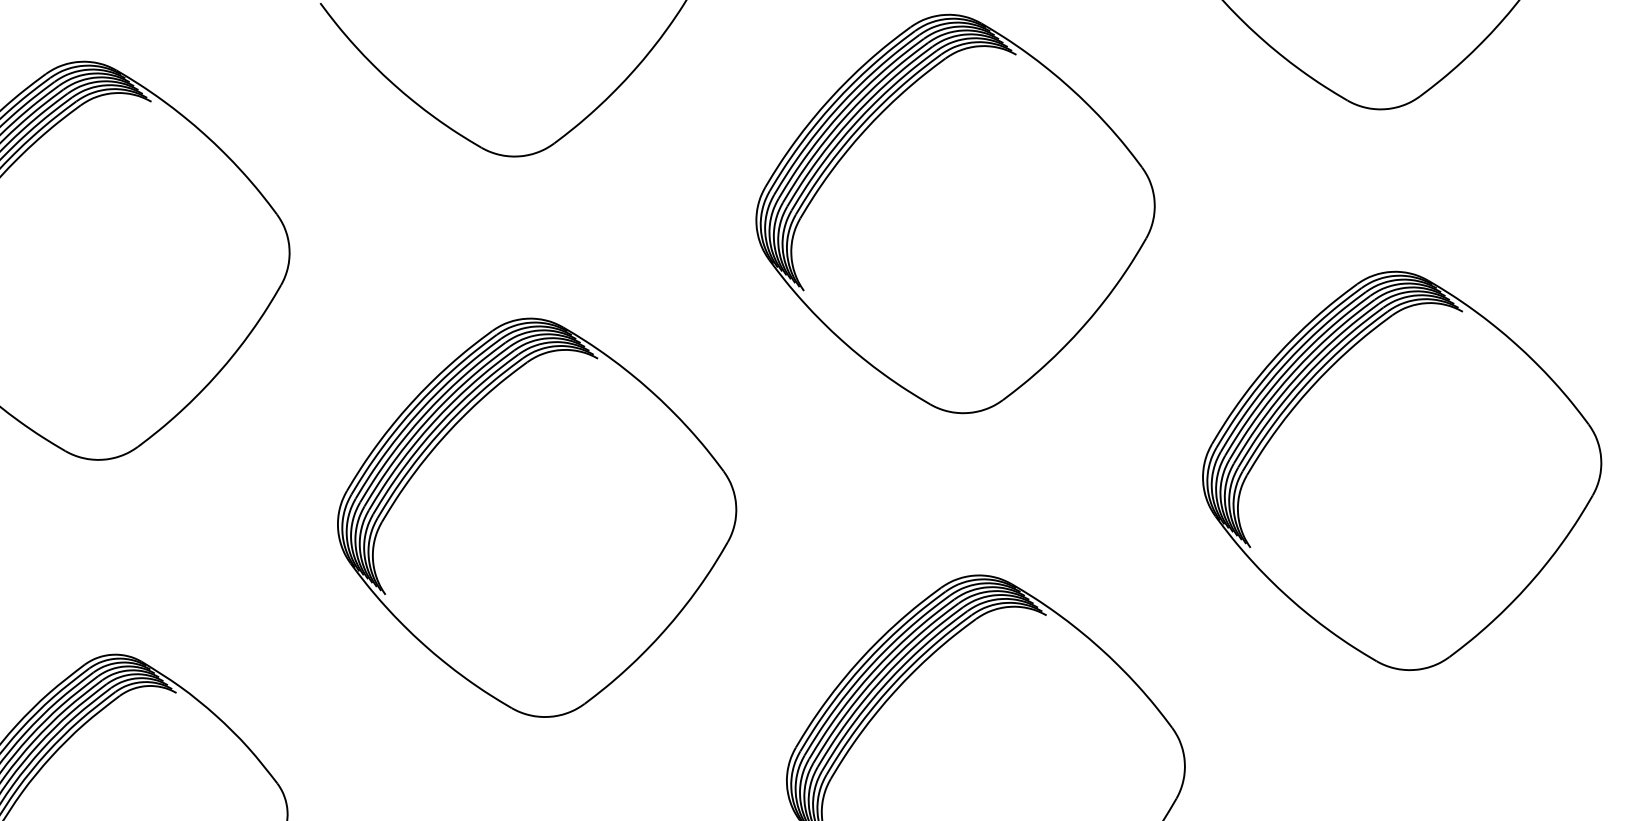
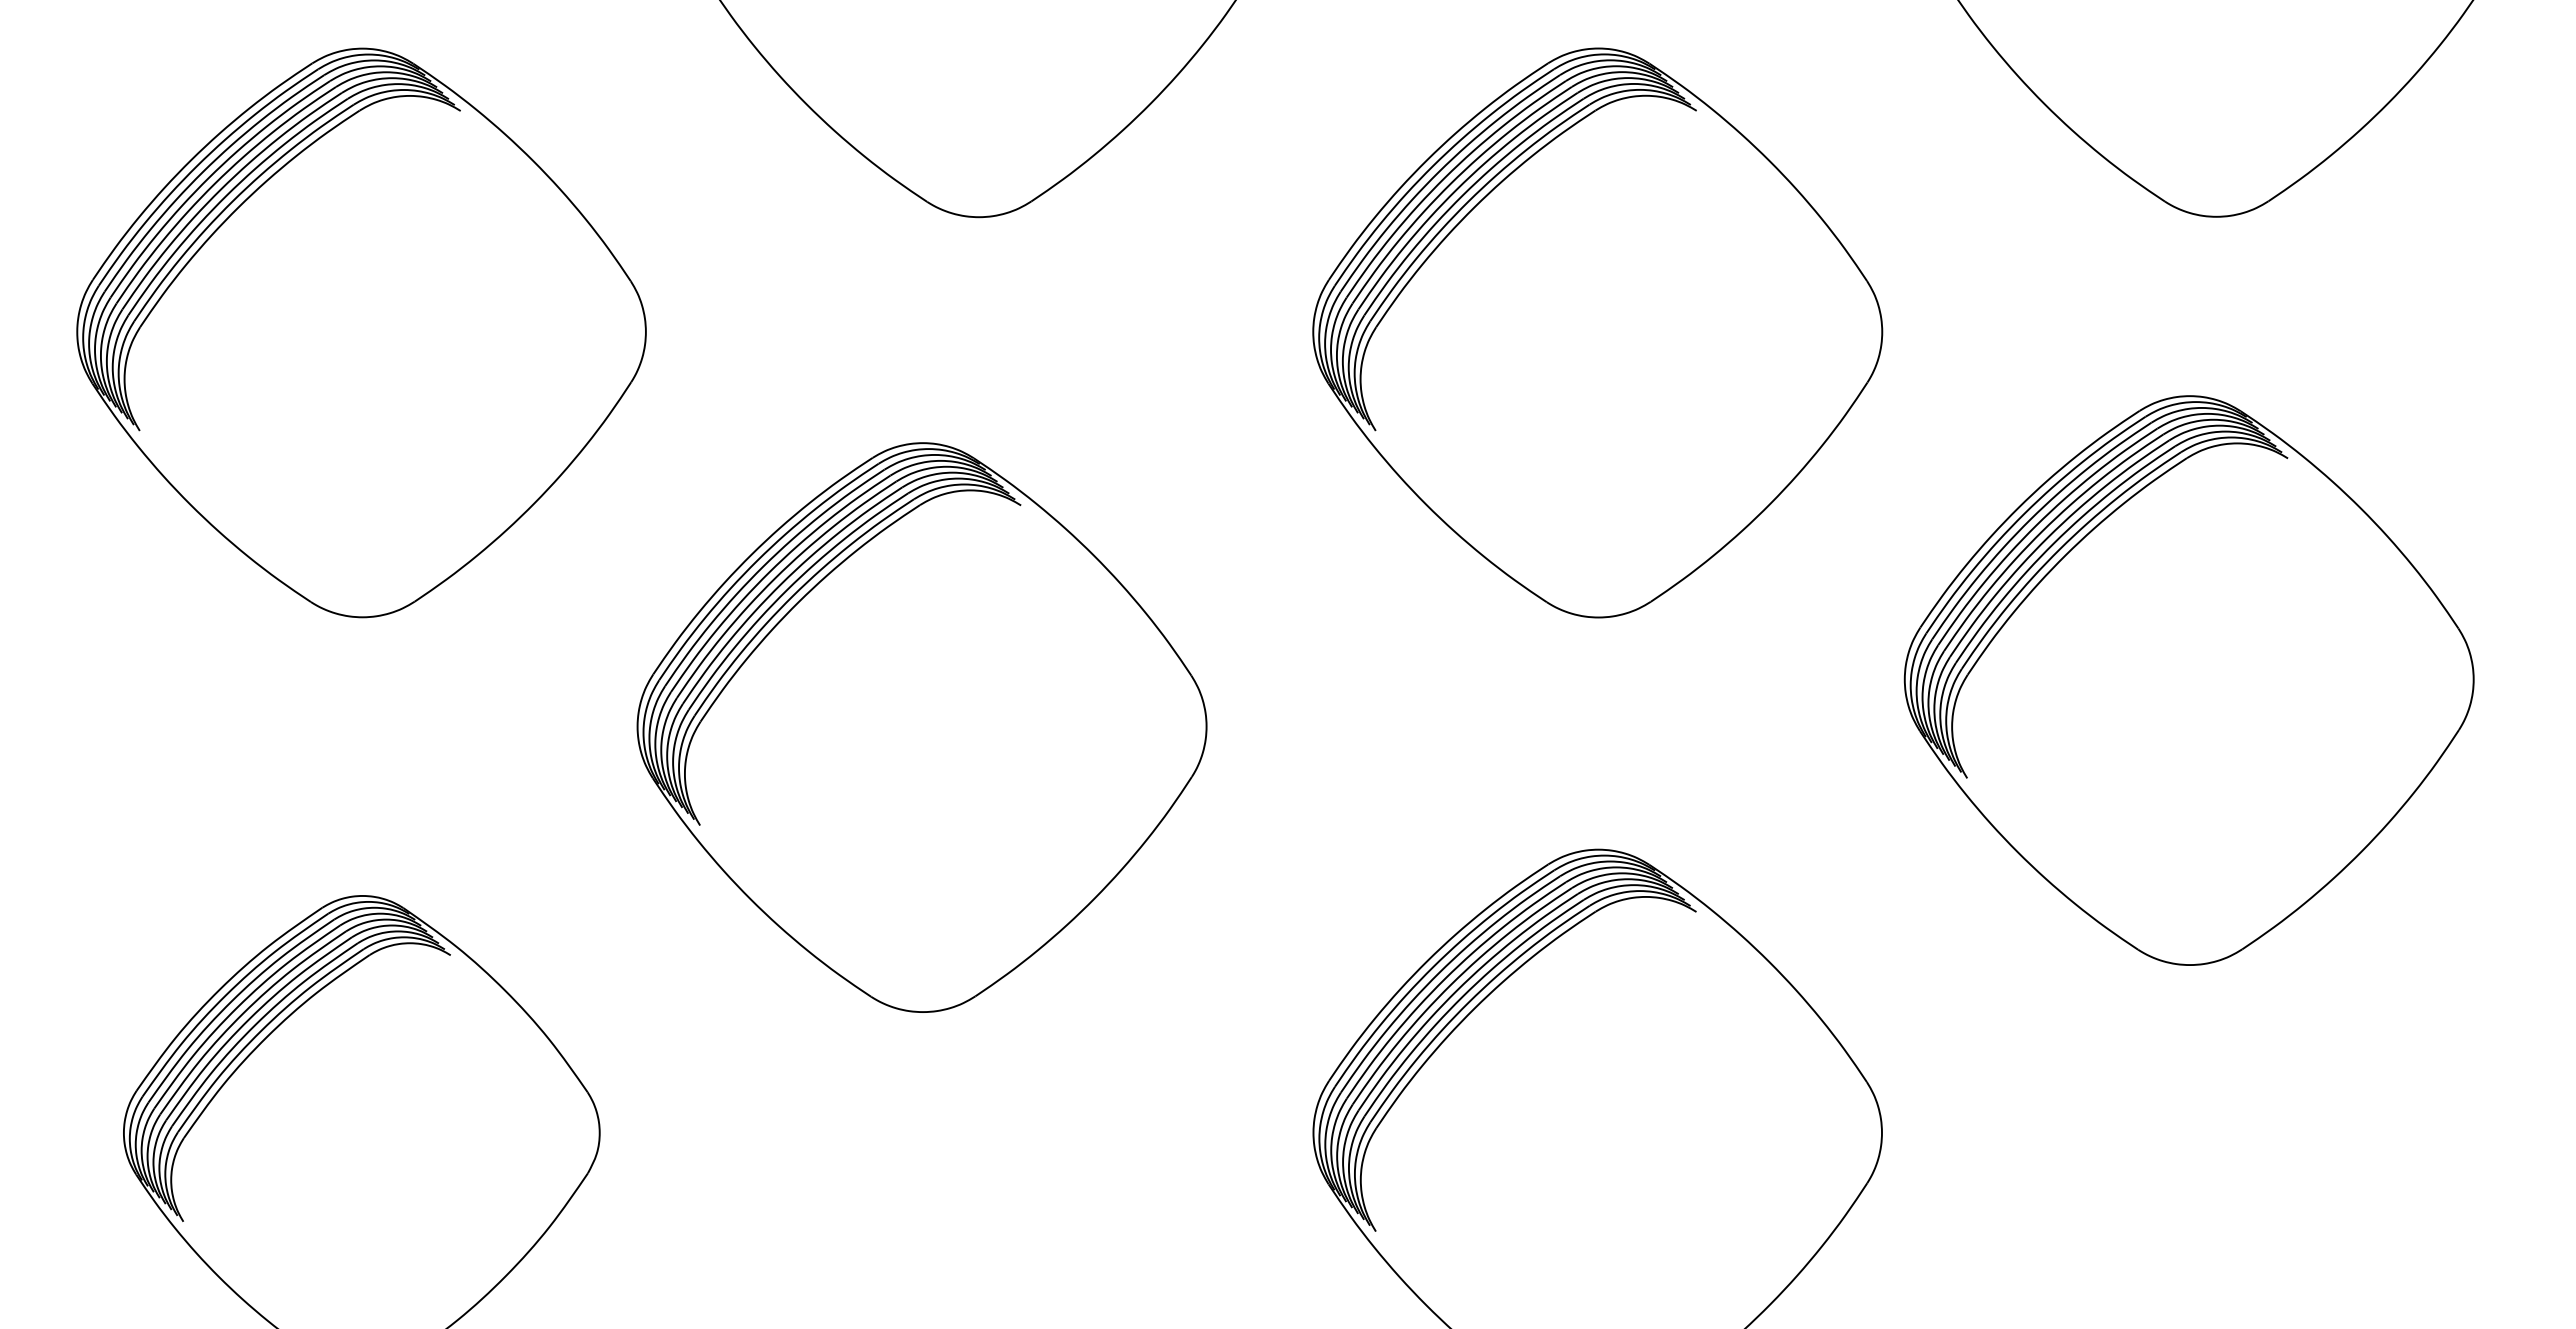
part: (1401, 470) -> (2188, 680), moved
part: (536, 517) -> (921, 727), moved

